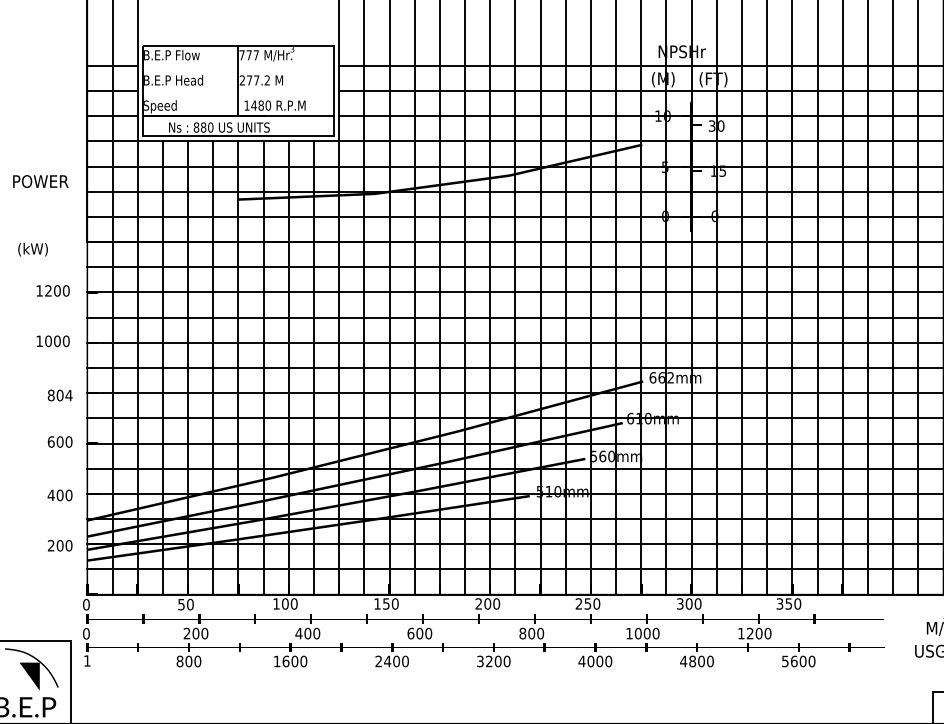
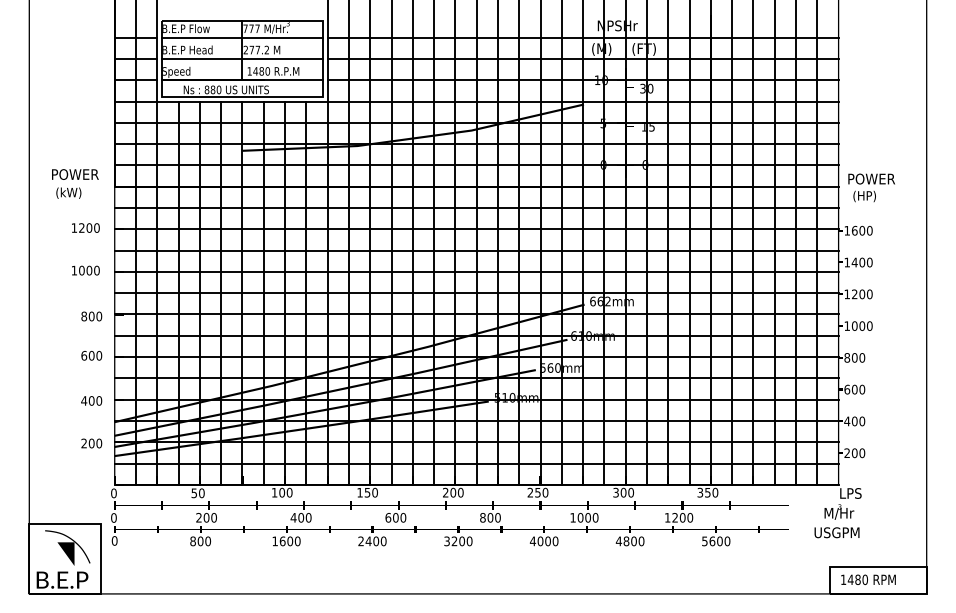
line: (238, 65) -> (242, 37), added
line: (238, 91) -> (242, 59), added
text: (40, 181) -> (75, 174), moved
text: (69, 395) -> (99, 316), 804 -> 800
text: (87, 660) -> (114, 540), 1 -> 0

